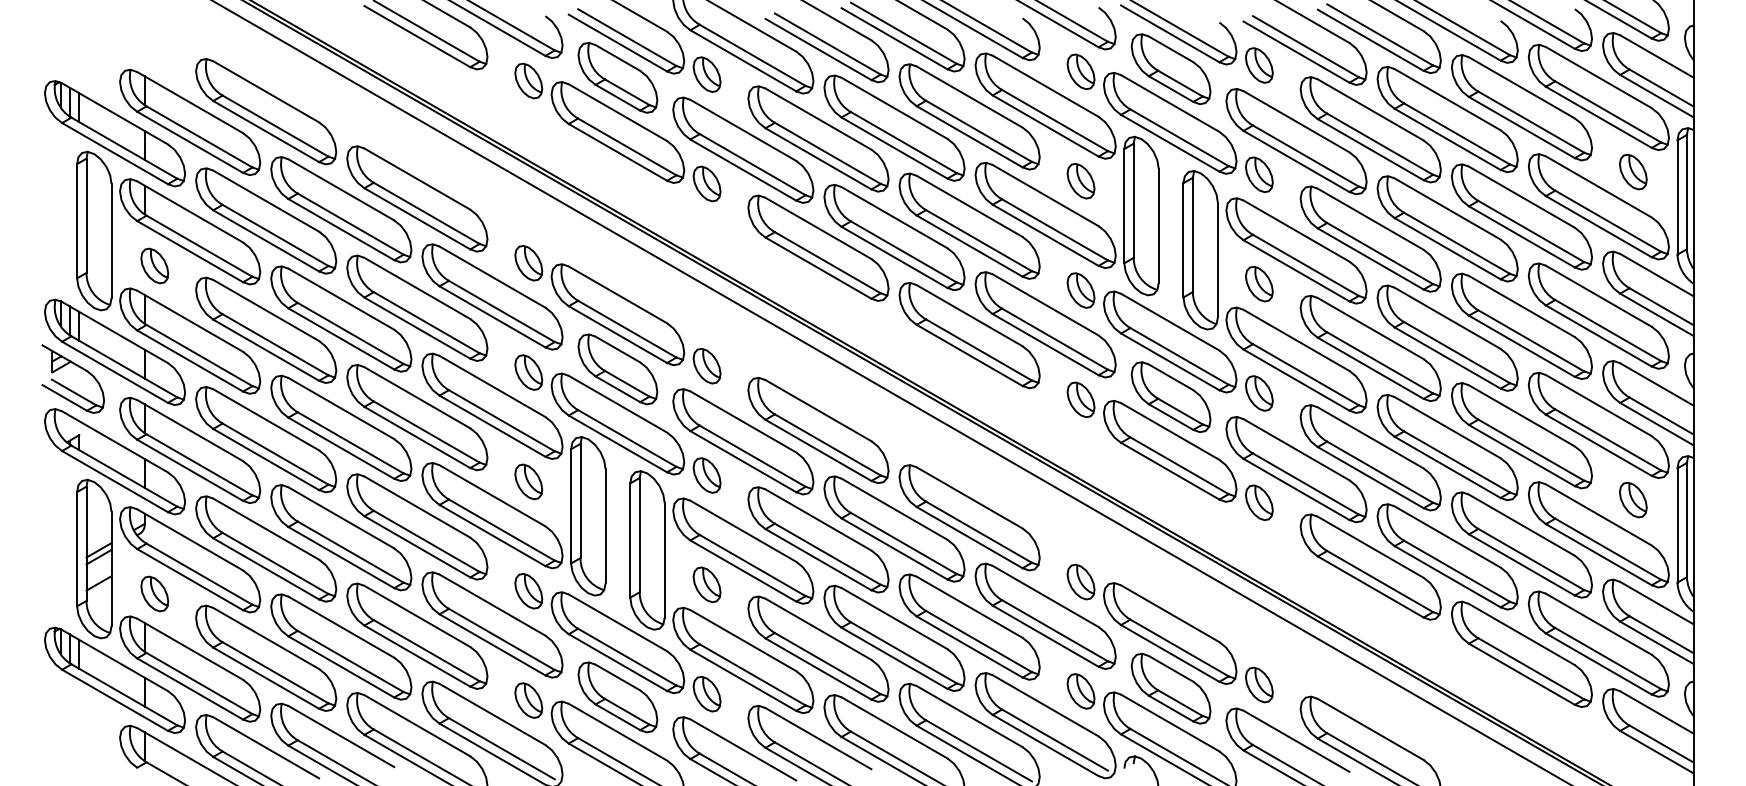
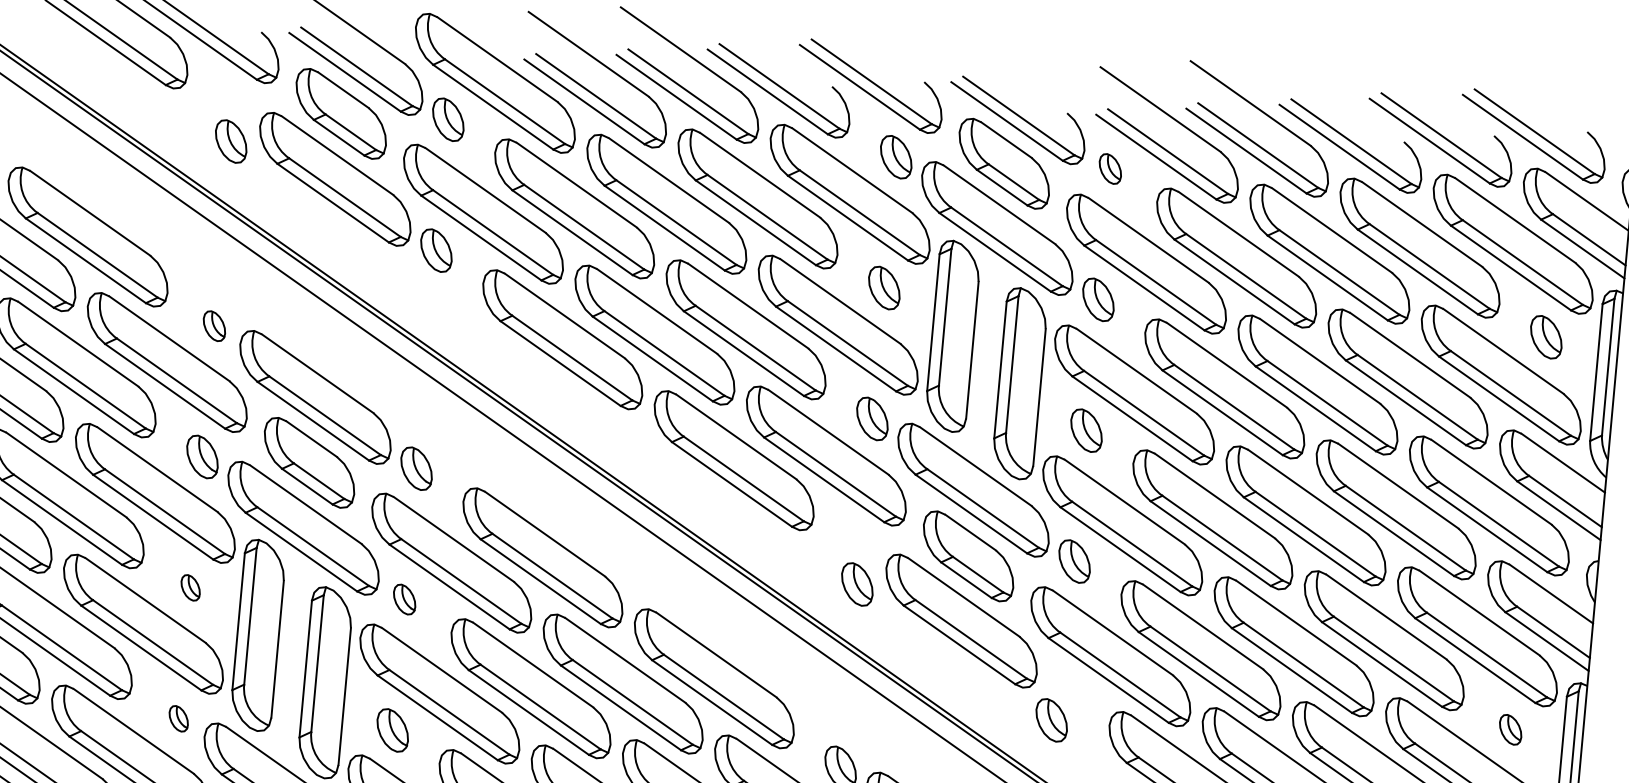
part: (1259, 65) -> (1110, 169), size x0.7
part: (528, 80) -> (230, 140), moved
part: (528, 263) -> (214, 326), size x0.7
part: (1080, 399) -> (856, 583), moved
part: (706, 475) -> (403, 599), size x0.7
part: (528, 481) -> (190, 587), size x0.6
part: (1633, 499) -> (1510, 729), size x0.7
part: (1259, 502) -> (1051, 720), moved
part: (528, 591) -> (178, 718), size x0.6

